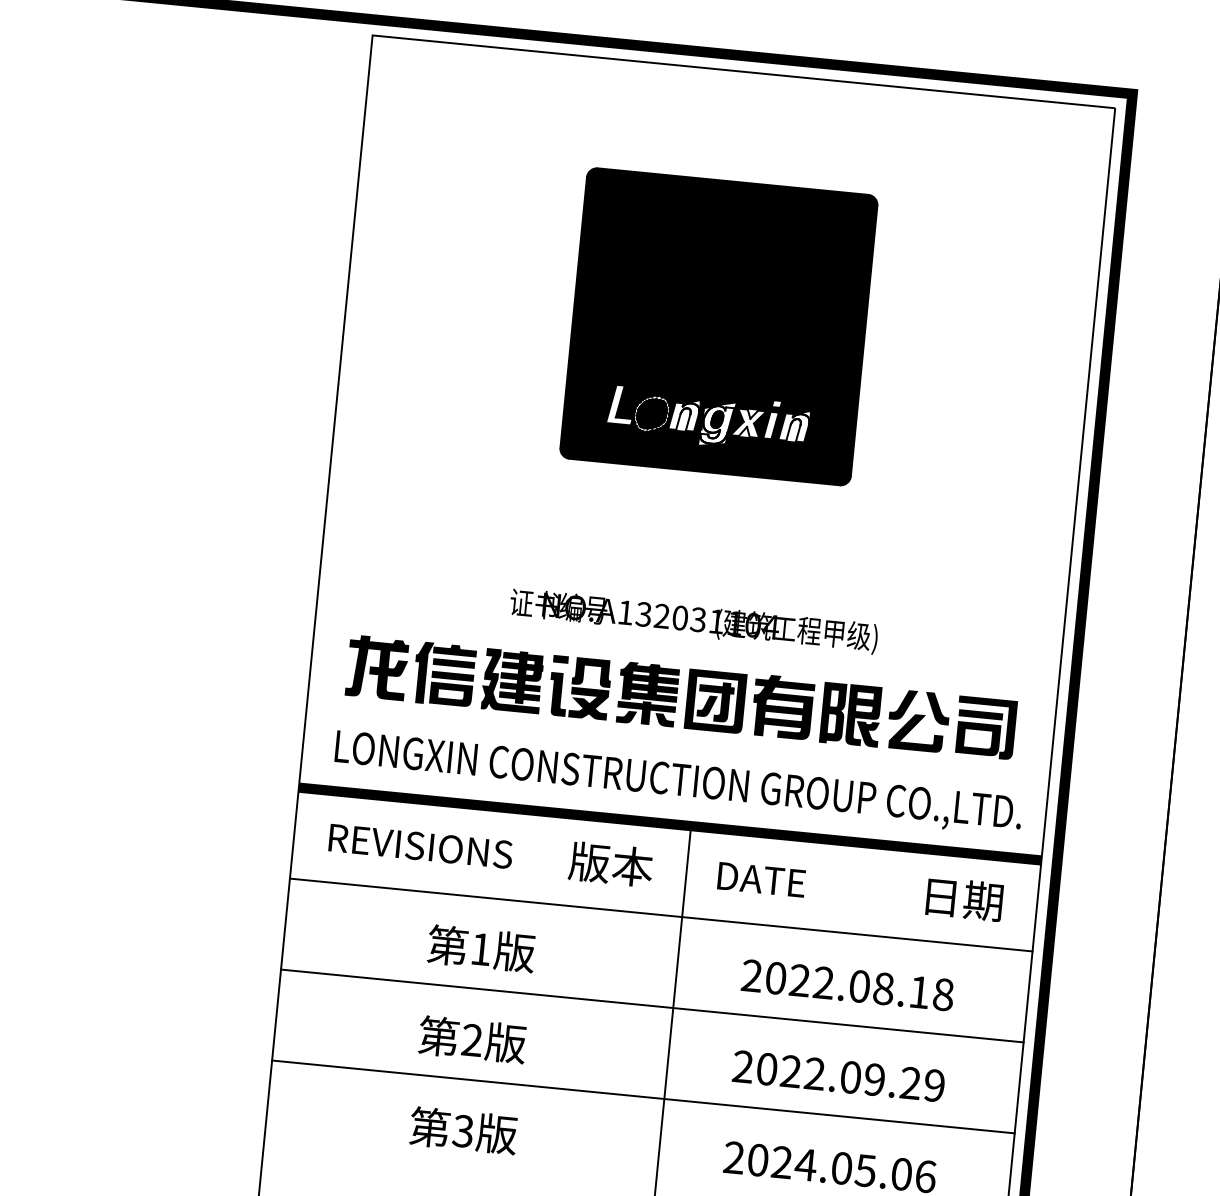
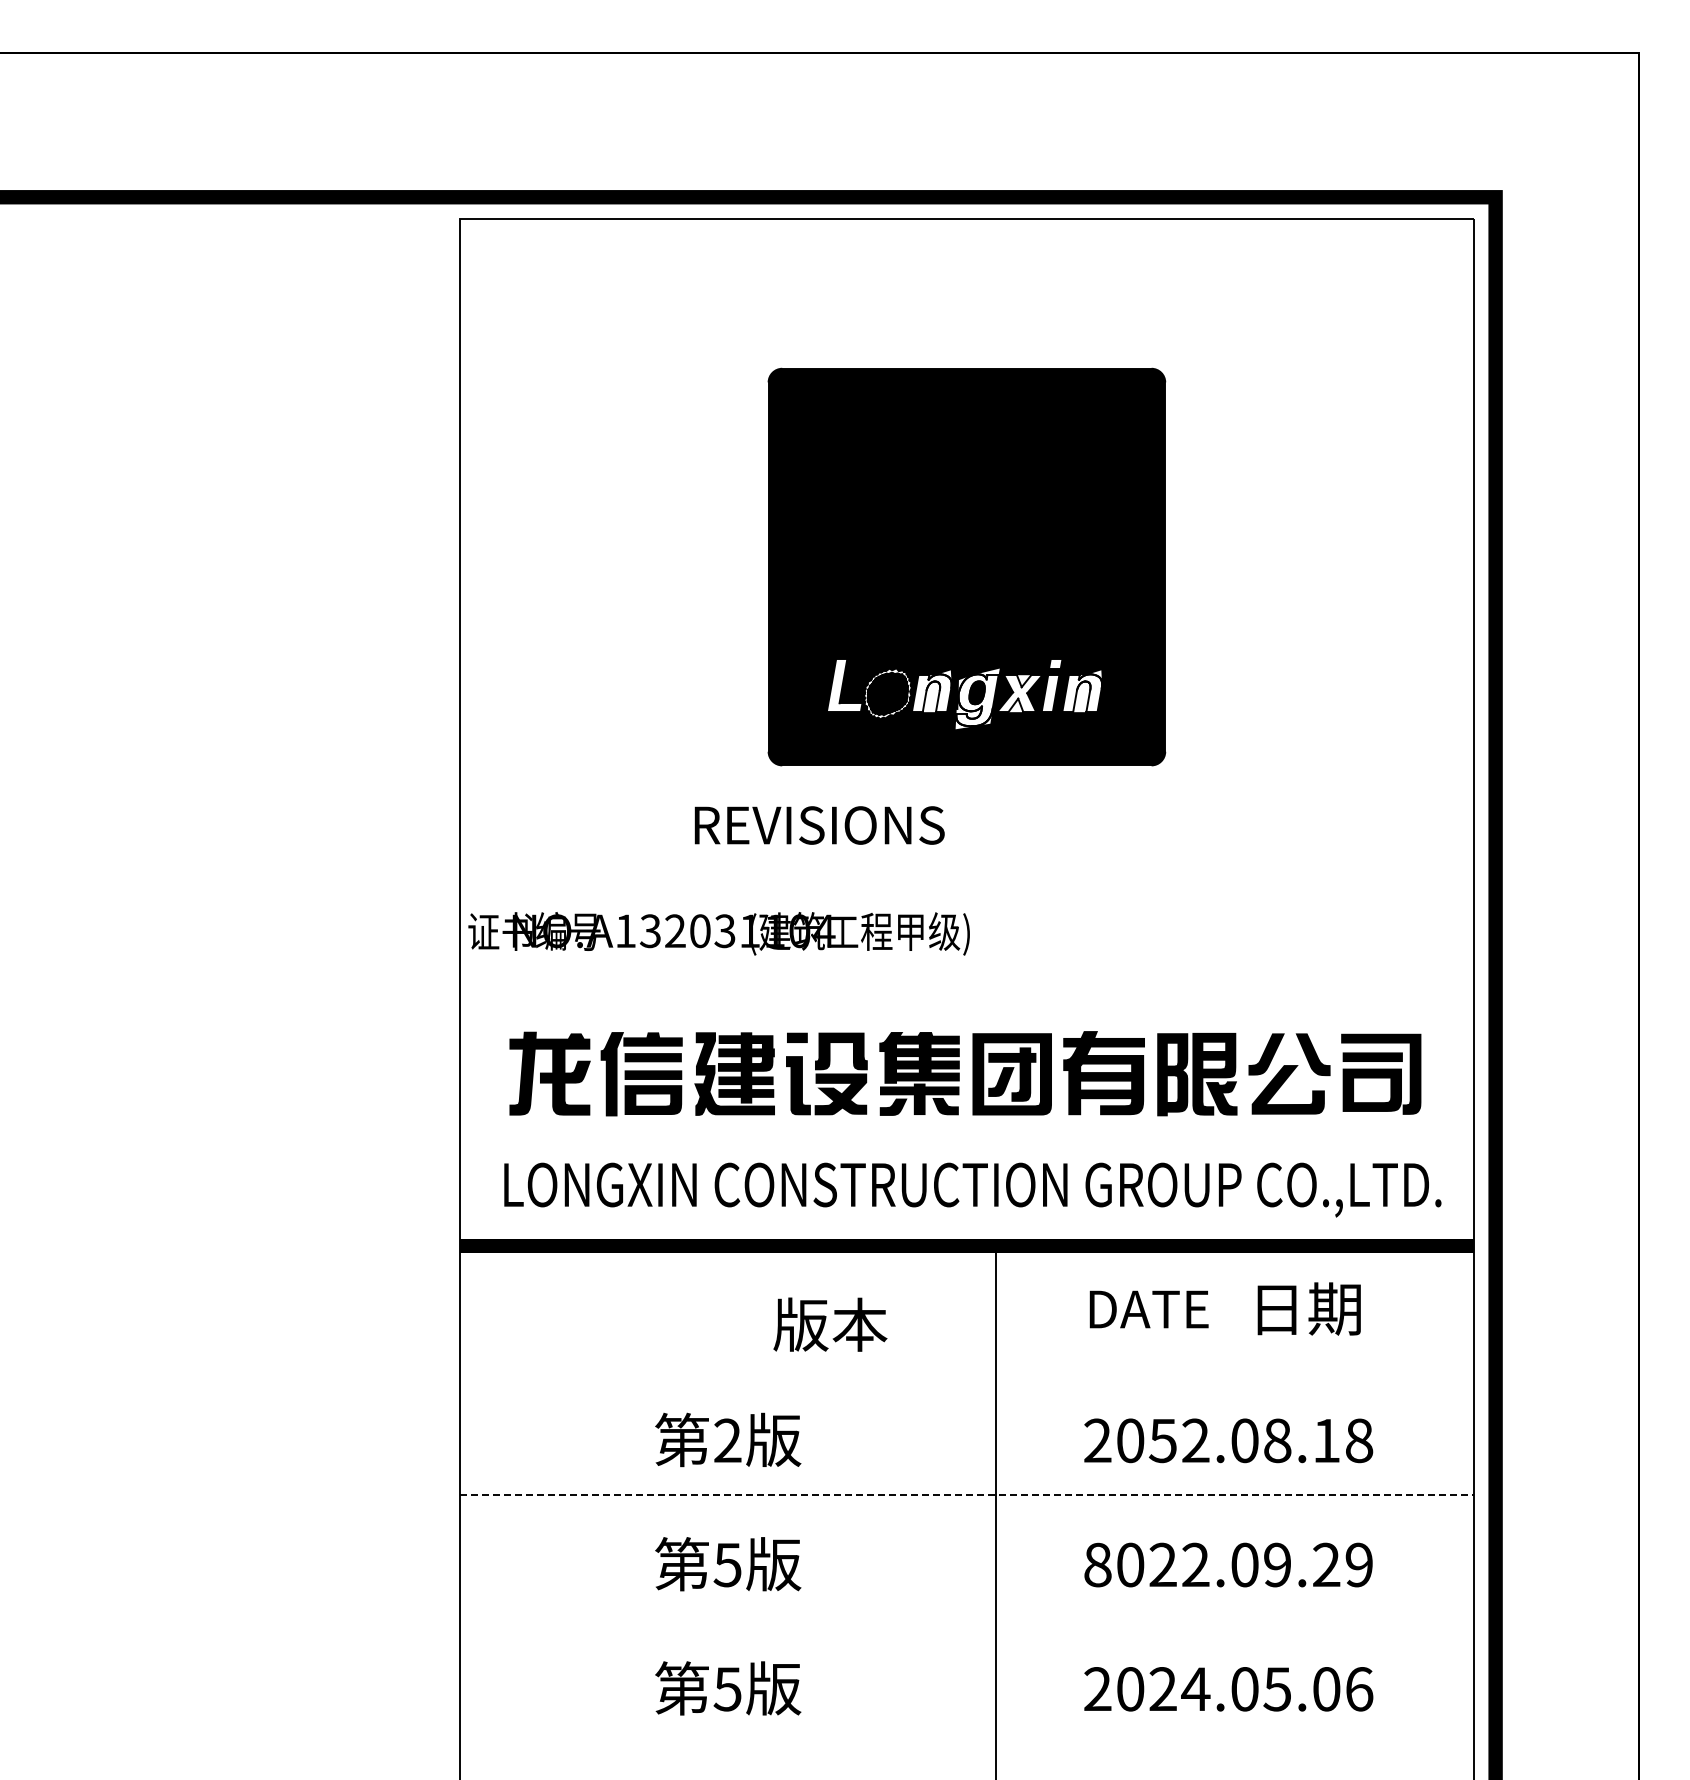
text: (693, 621) -> (718, 933), moved
text: (420, 846) -> (819, 825), moved
text: (611, 864) -> (830, 1324), moved
text: (761, 879) -> (1148, 1309), moved
text: (964, 898) -> (1308, 1308), moved
line: (660, 915) -> (966, 1370), removed
text: (480, 949) -> (727, 1440), 1 -> 2
text: (799, 980) -> (1162, 1440), 2022.08.18 -> 2052.08.18
line: (652, 1005) -> (967, 1494), solid -> dashed
text: (472, 1039) -> (727, 1564), 2 -> 5
text: (742, 1066) -> (1097, 1564), 2022.09.29 -> 8022.09.29
line: (643, 1096) -> (966, 1618), removed
text: (463, 1131) -> (727, 1689), 3 -> 5

